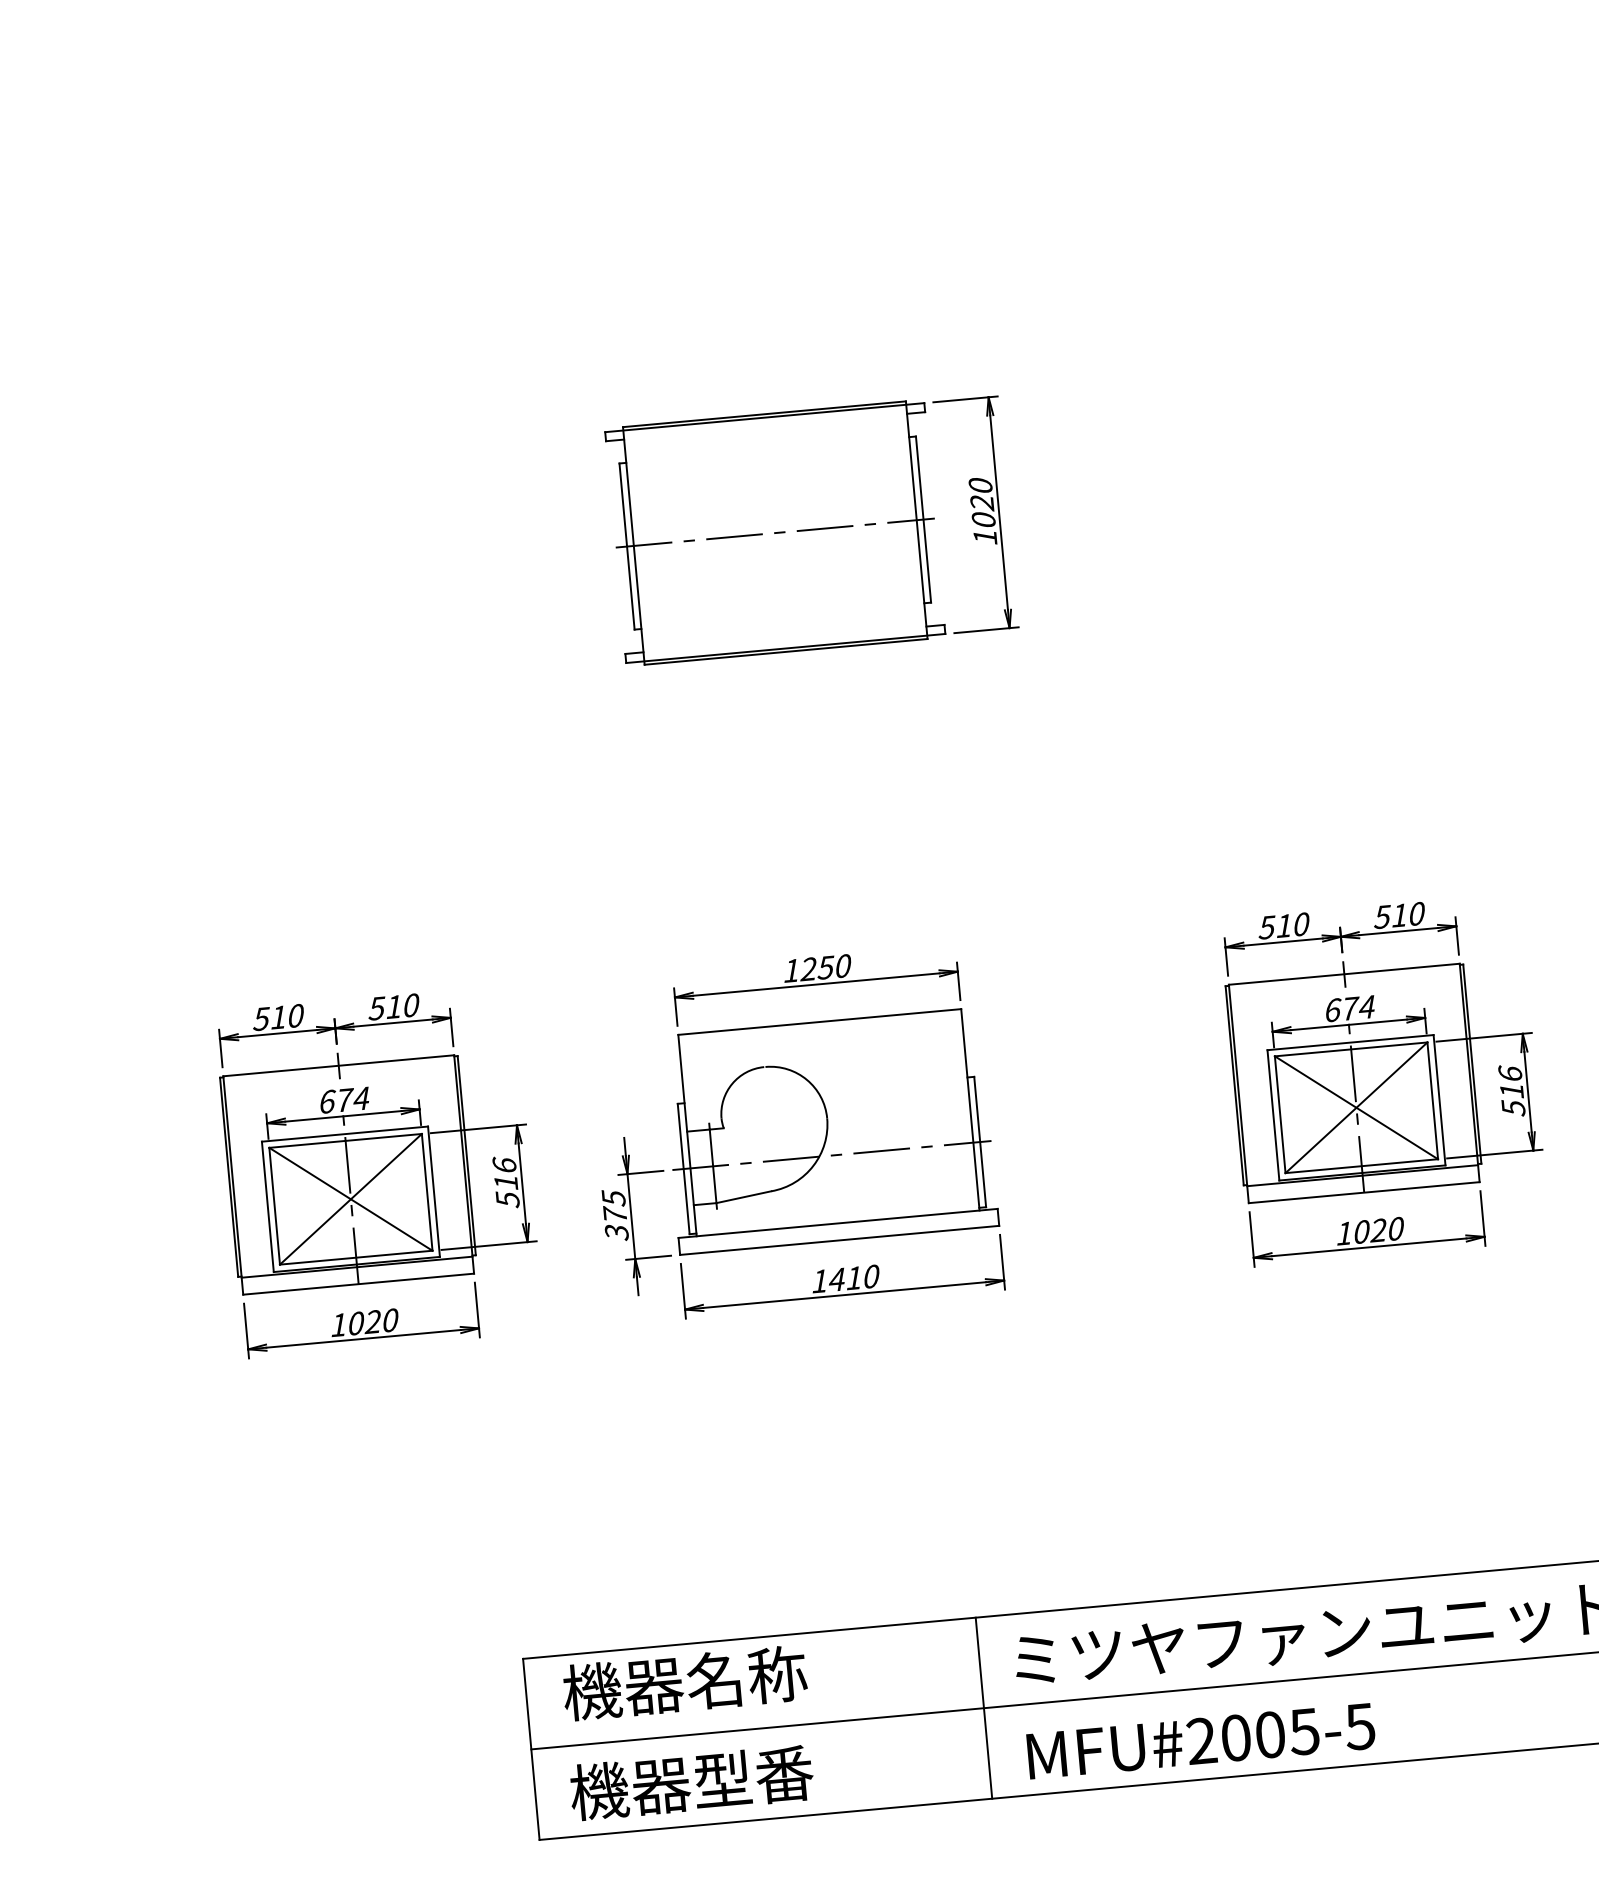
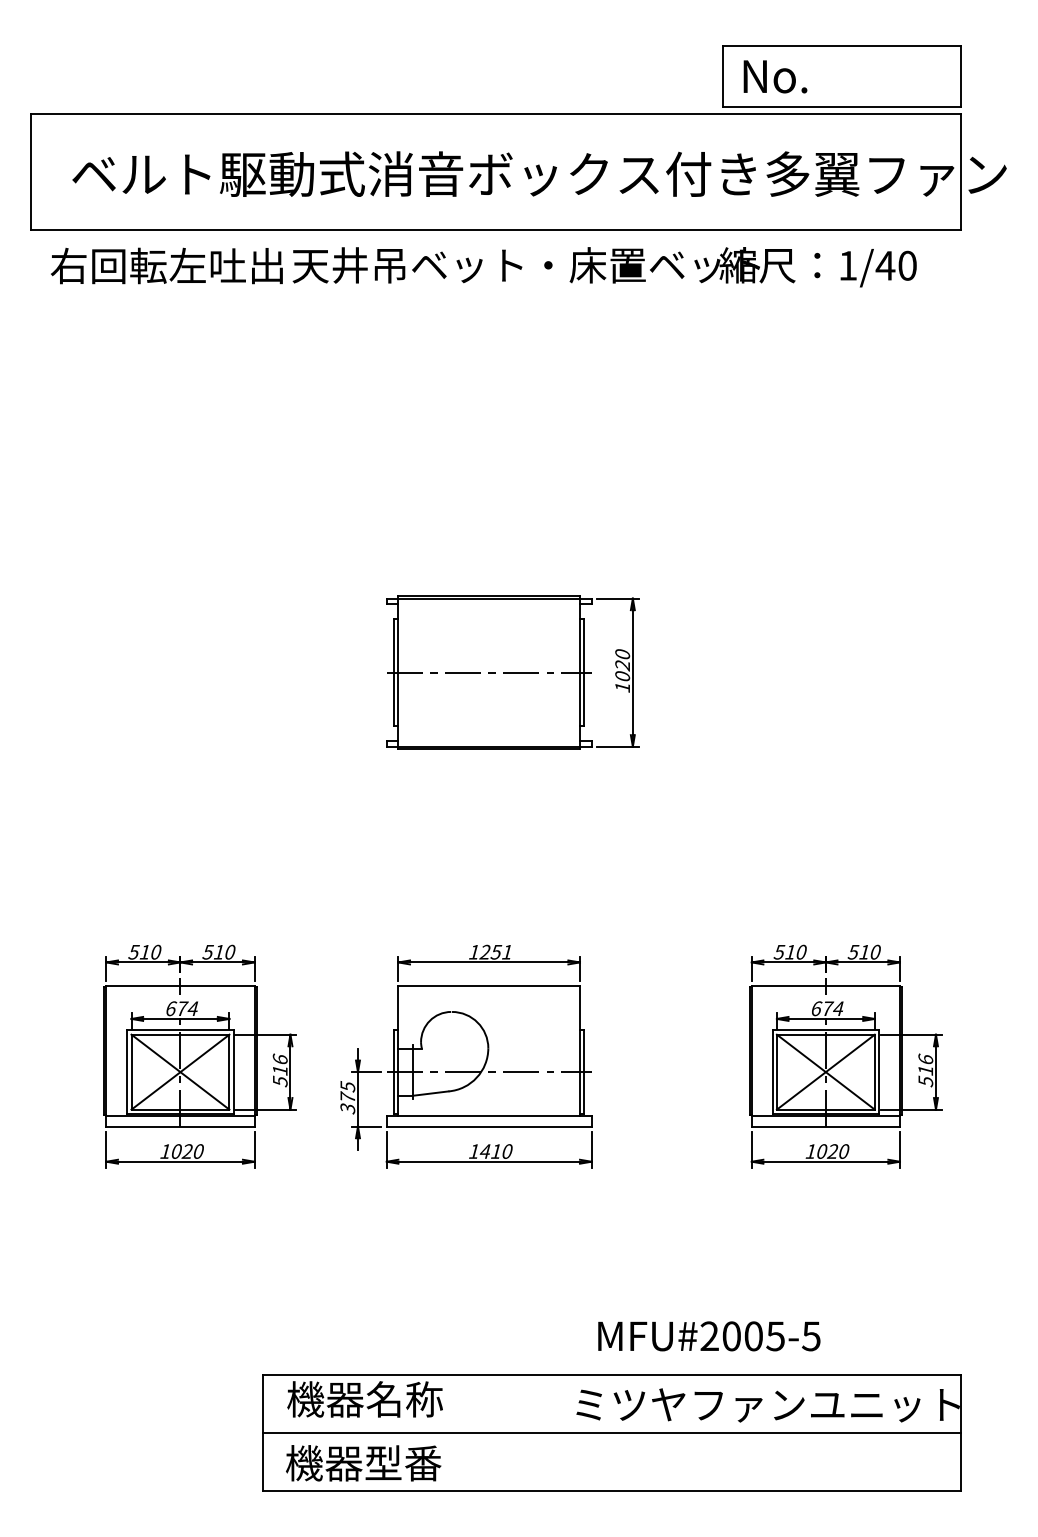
text: (843, 964) -> (507, 951), 1250 -> 1251
line: (983, 1707) -> (553, 1432), removed
text: (1201, 1741) -> (709, 1336), moved

